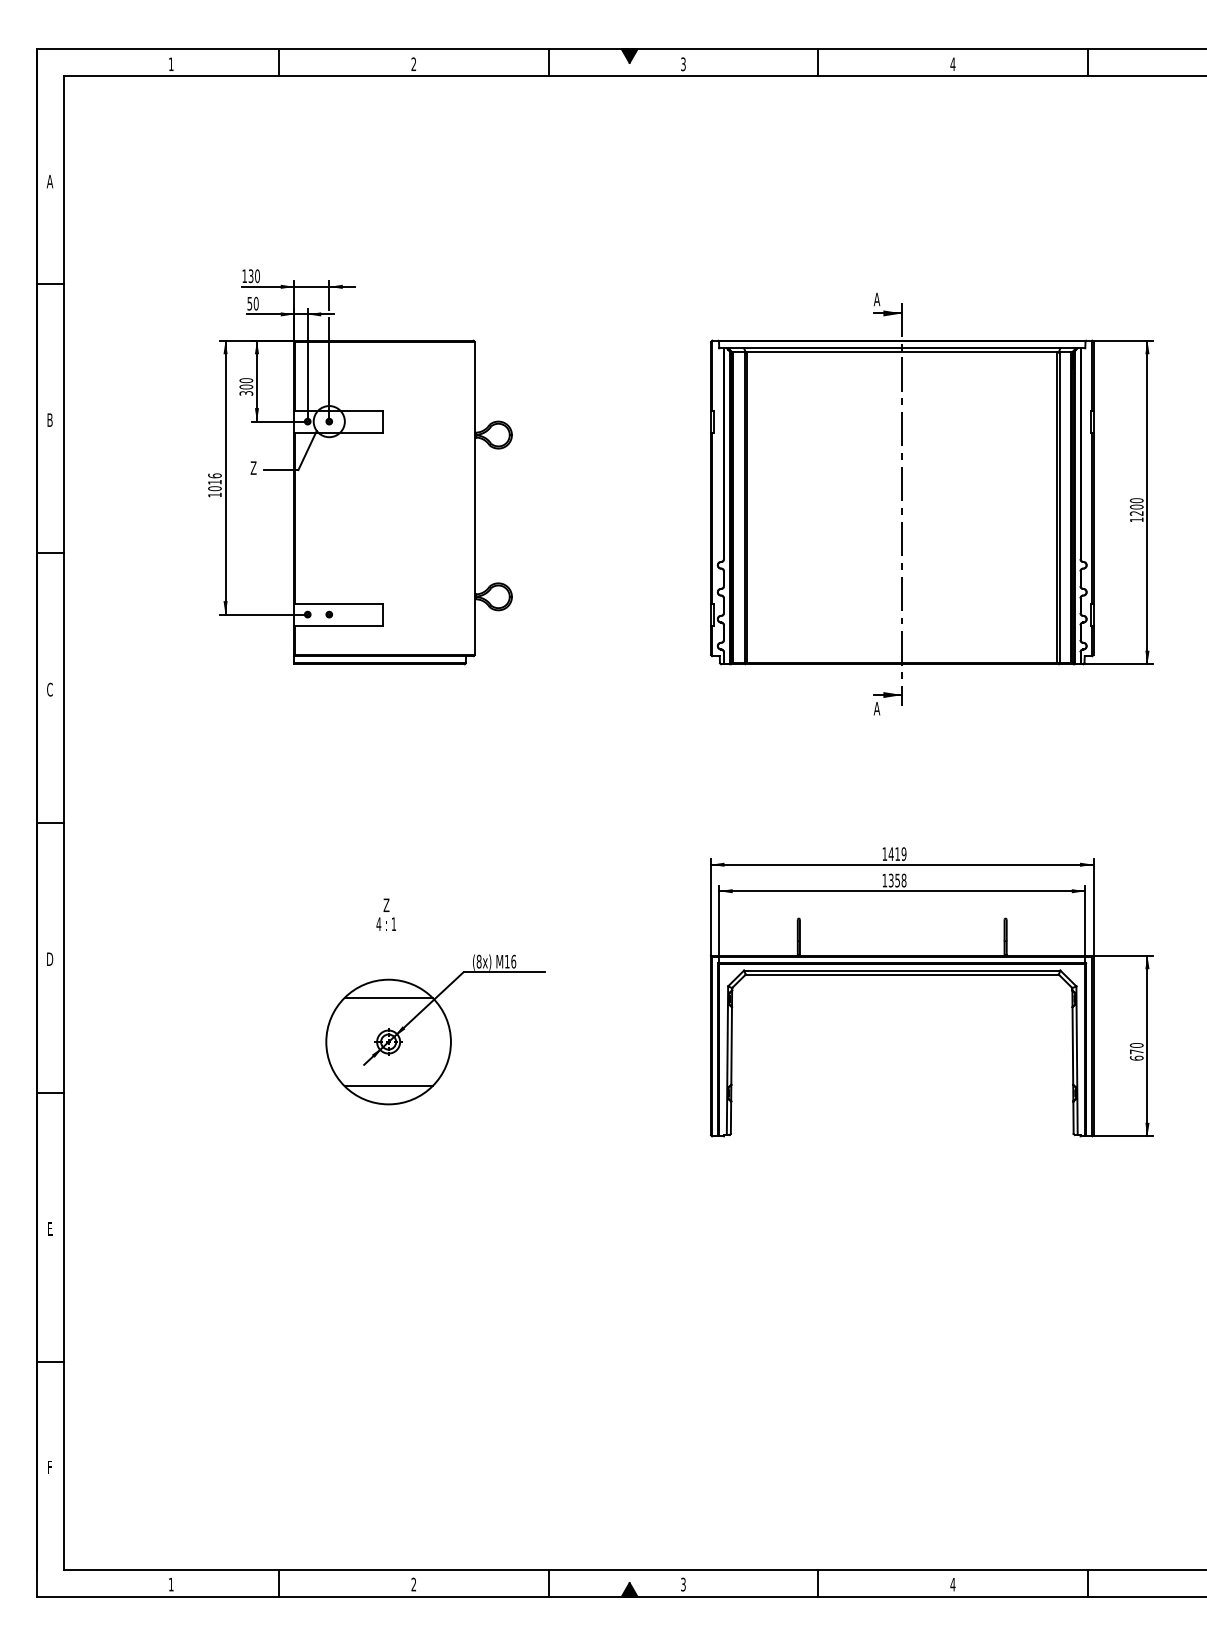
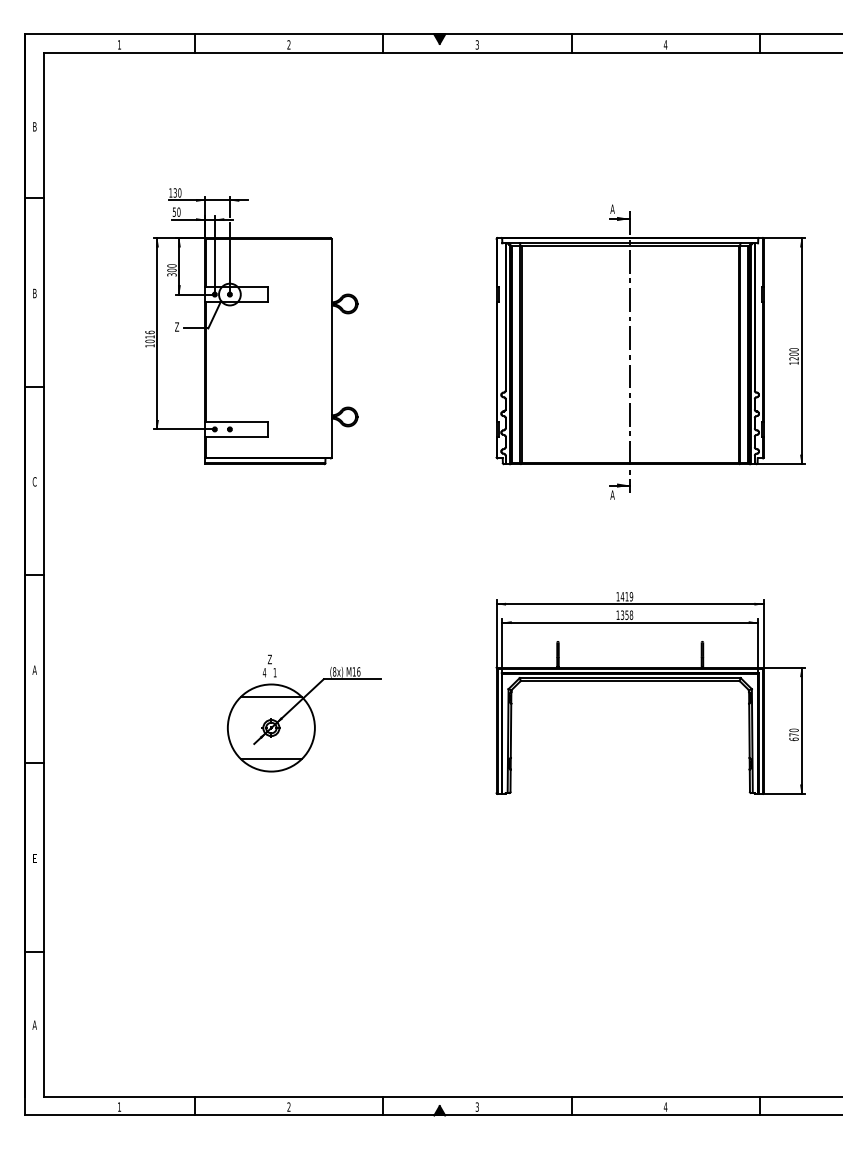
text: (49, 181) -> (34, 126), A -> B
text: (385, 913) -> (269, 665), moved
text: (49, 958) -> (34, 669), D -> A
text: (49, 1466) -> (34, 1024), F -> A

